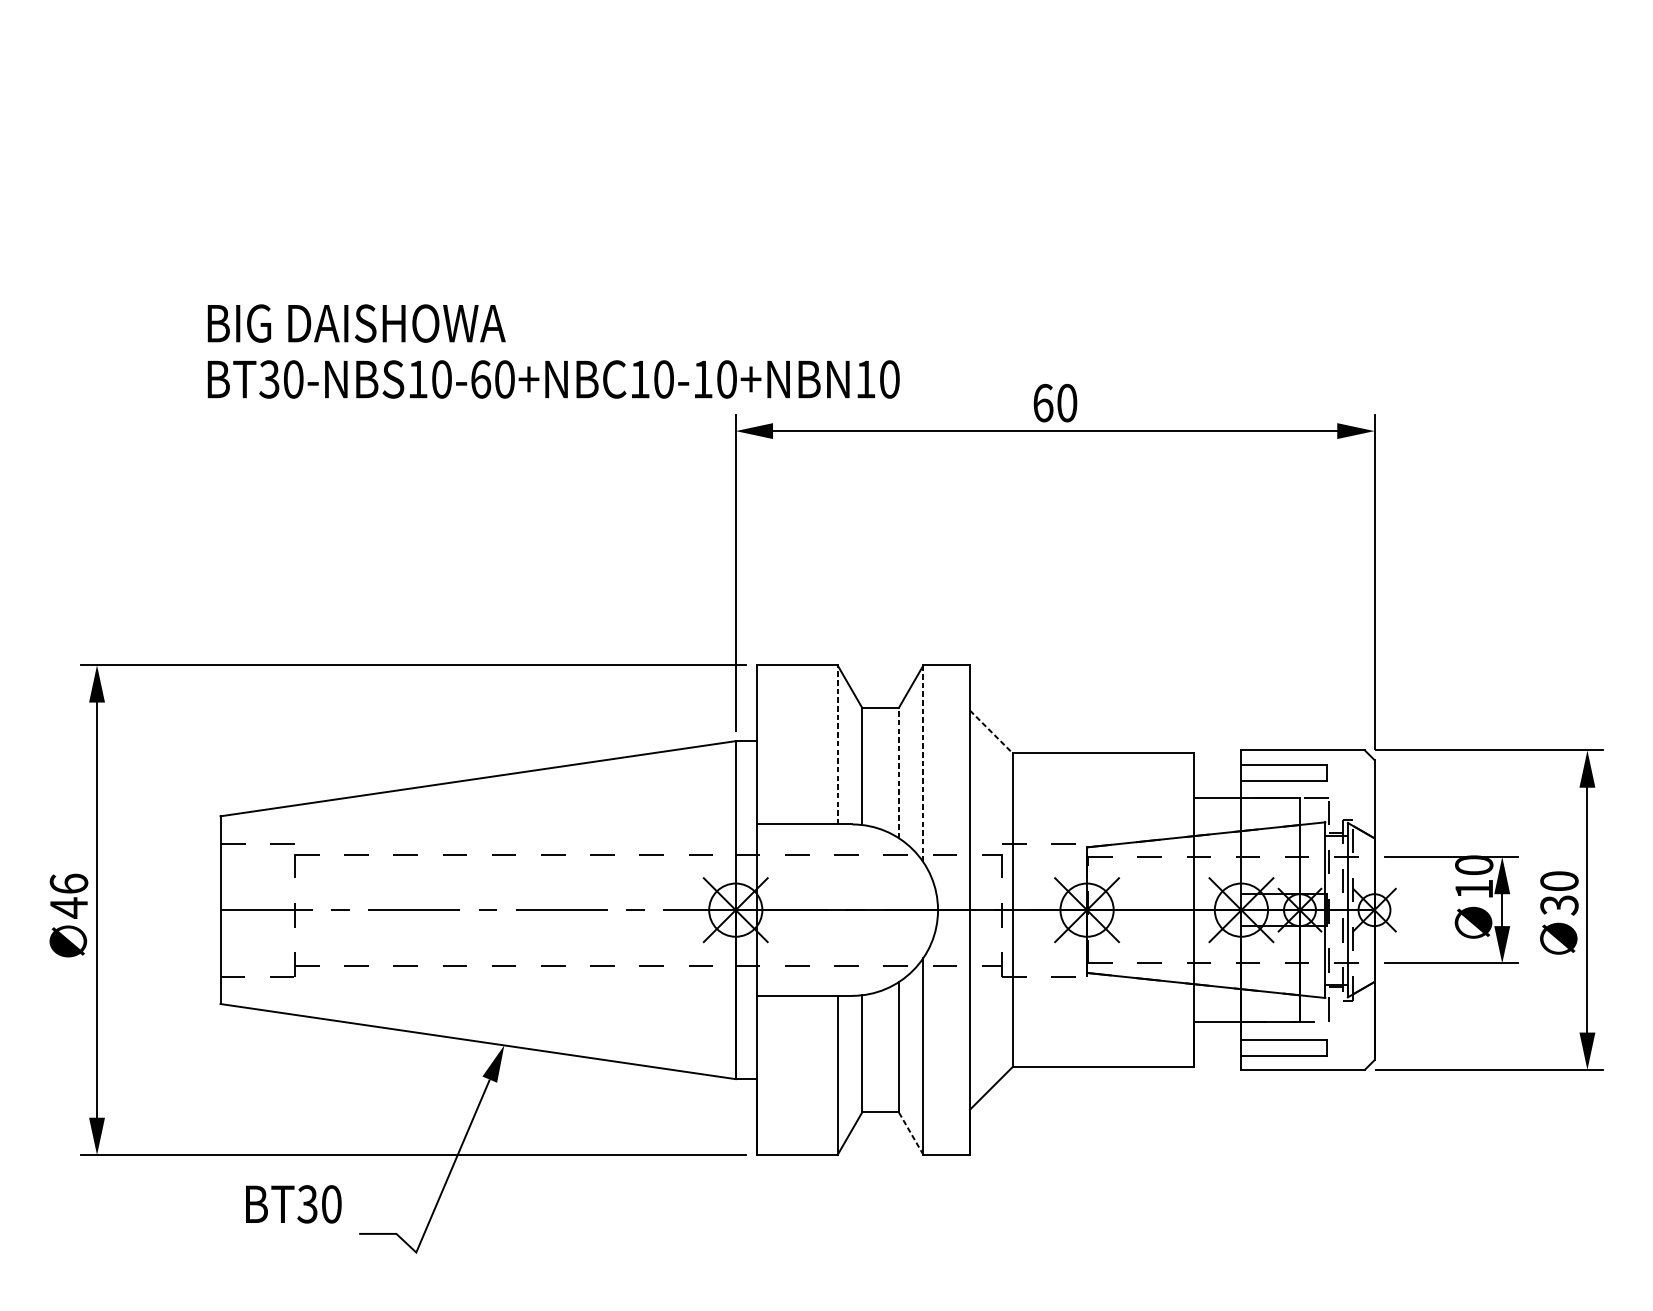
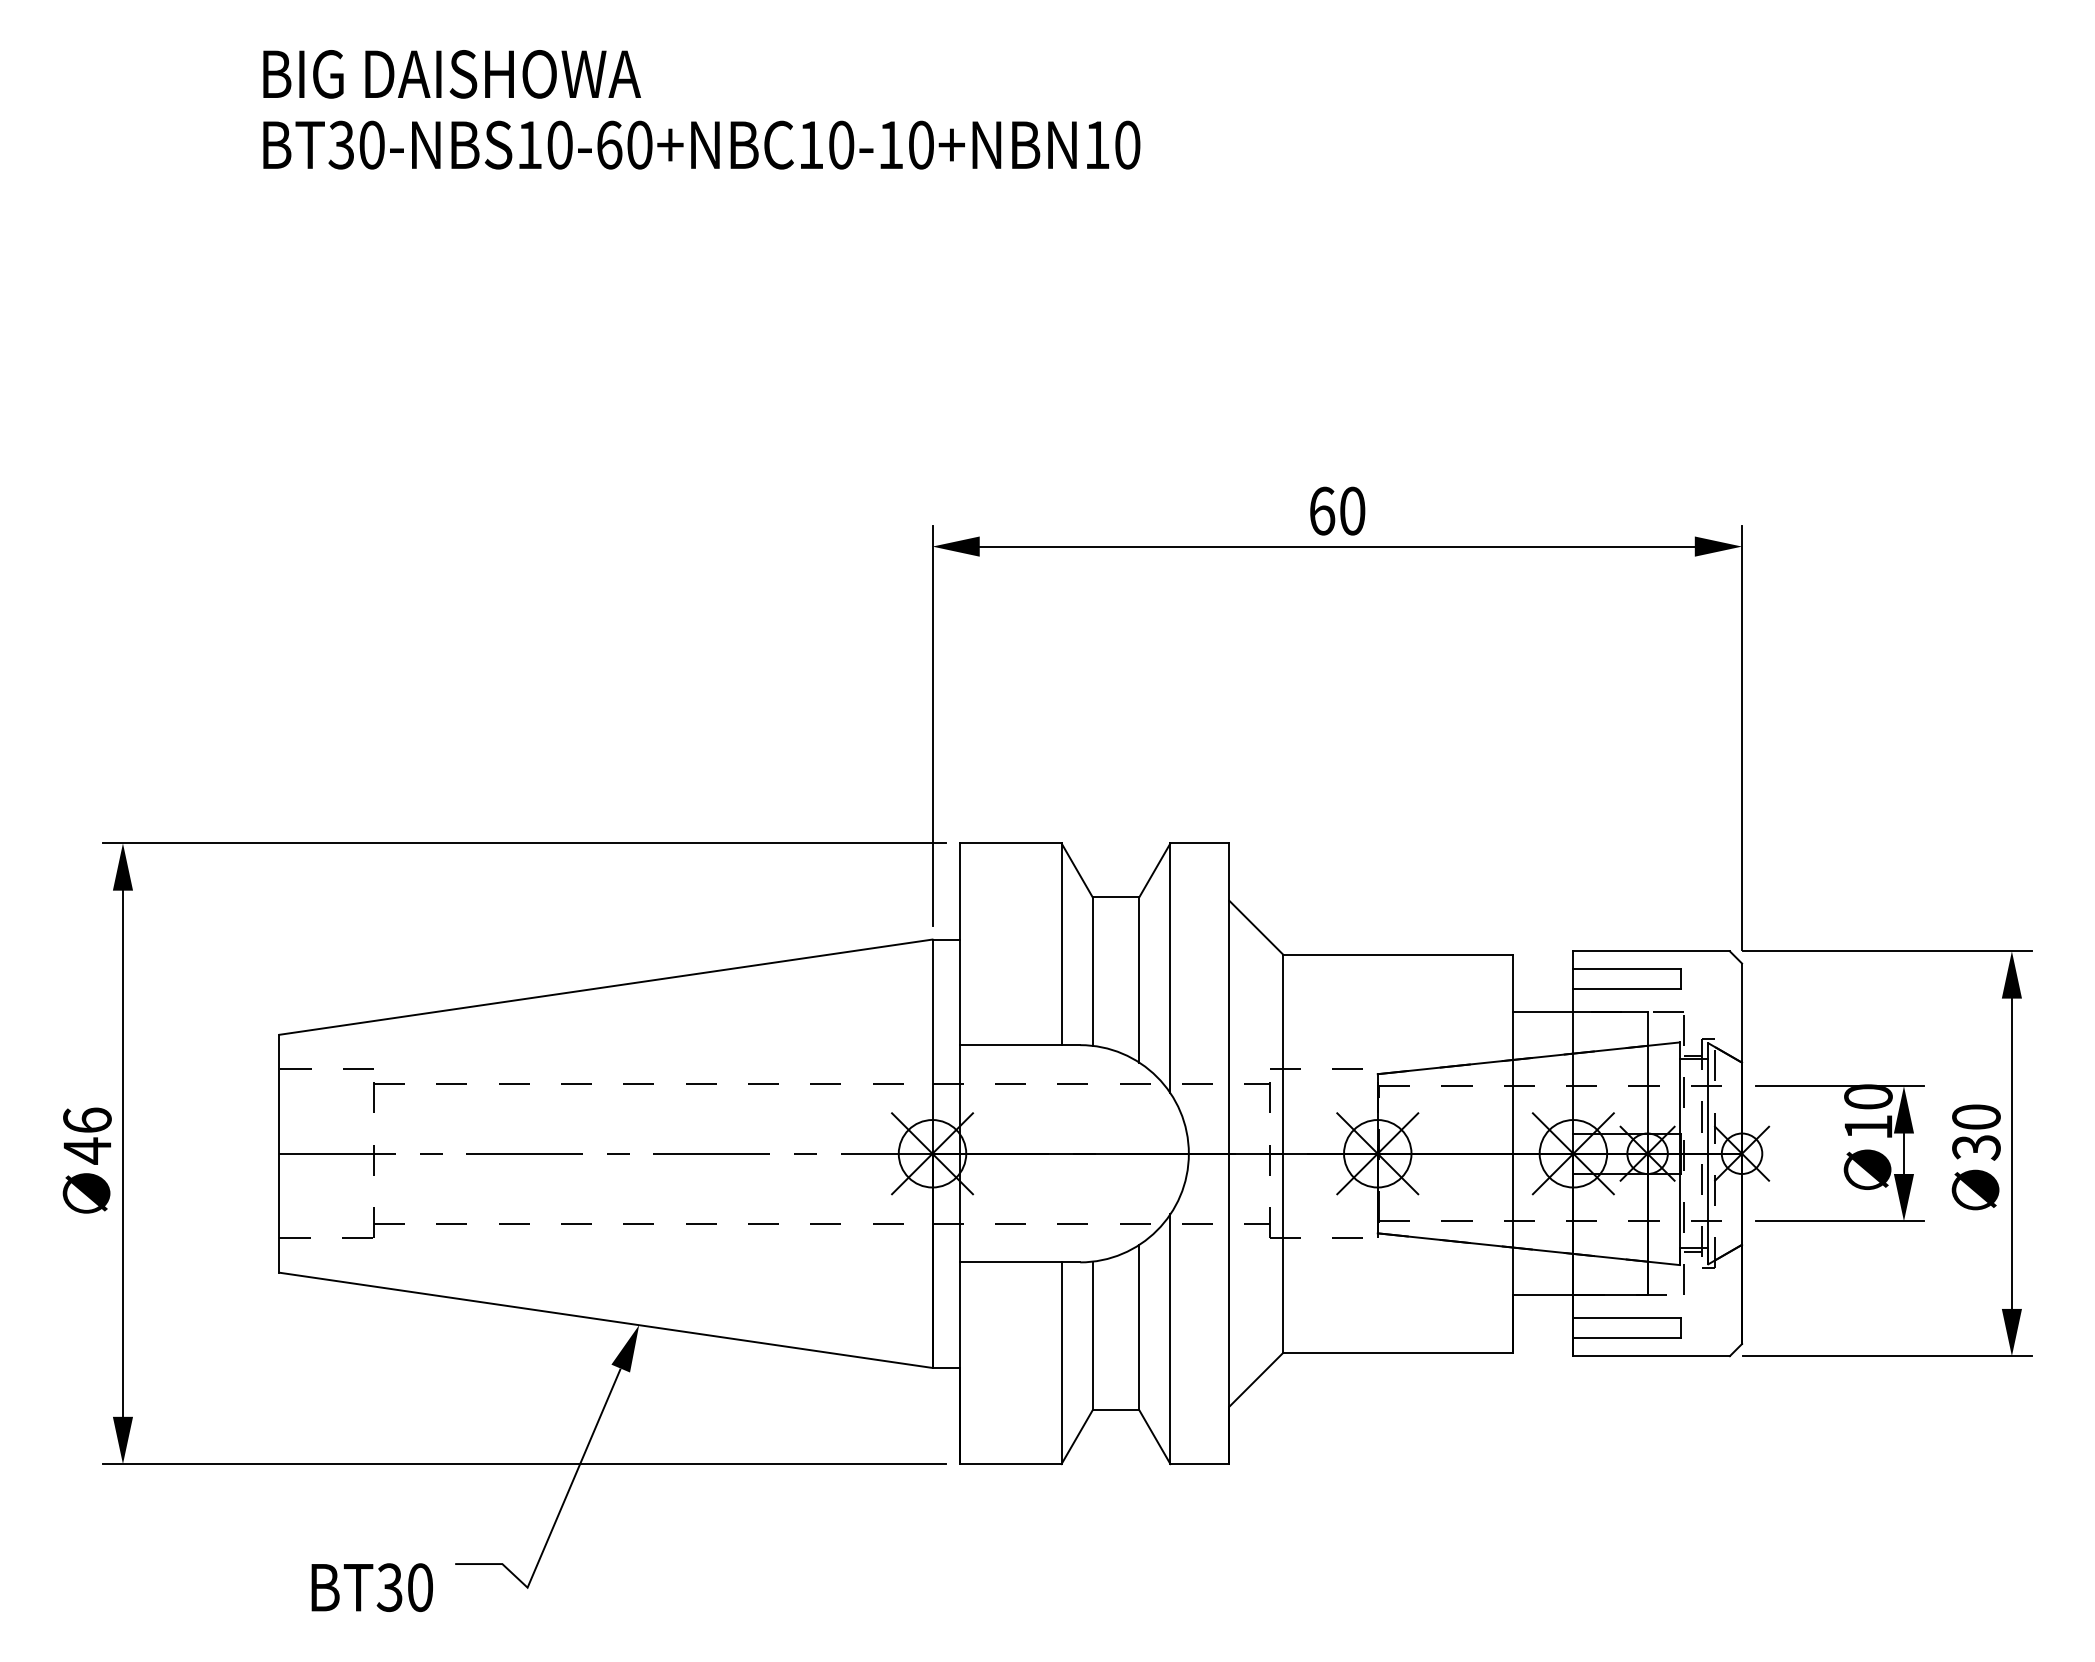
text: (553, 351) -> (701, 109), moved
line: (991, 732) -> (1256, 928), dashed -> solid
line: (837, 745) -> (1061, 944), dashed -> solid
line: (923, 763) -> (1170, 968), dashed -> solid
line: (899, 772) -> (1139, 979), dashed -> solid
line: (910, 1133) -> (1154, 1436), dashed -> solid
text: (293, 1204) -> (371, 1587), moved

